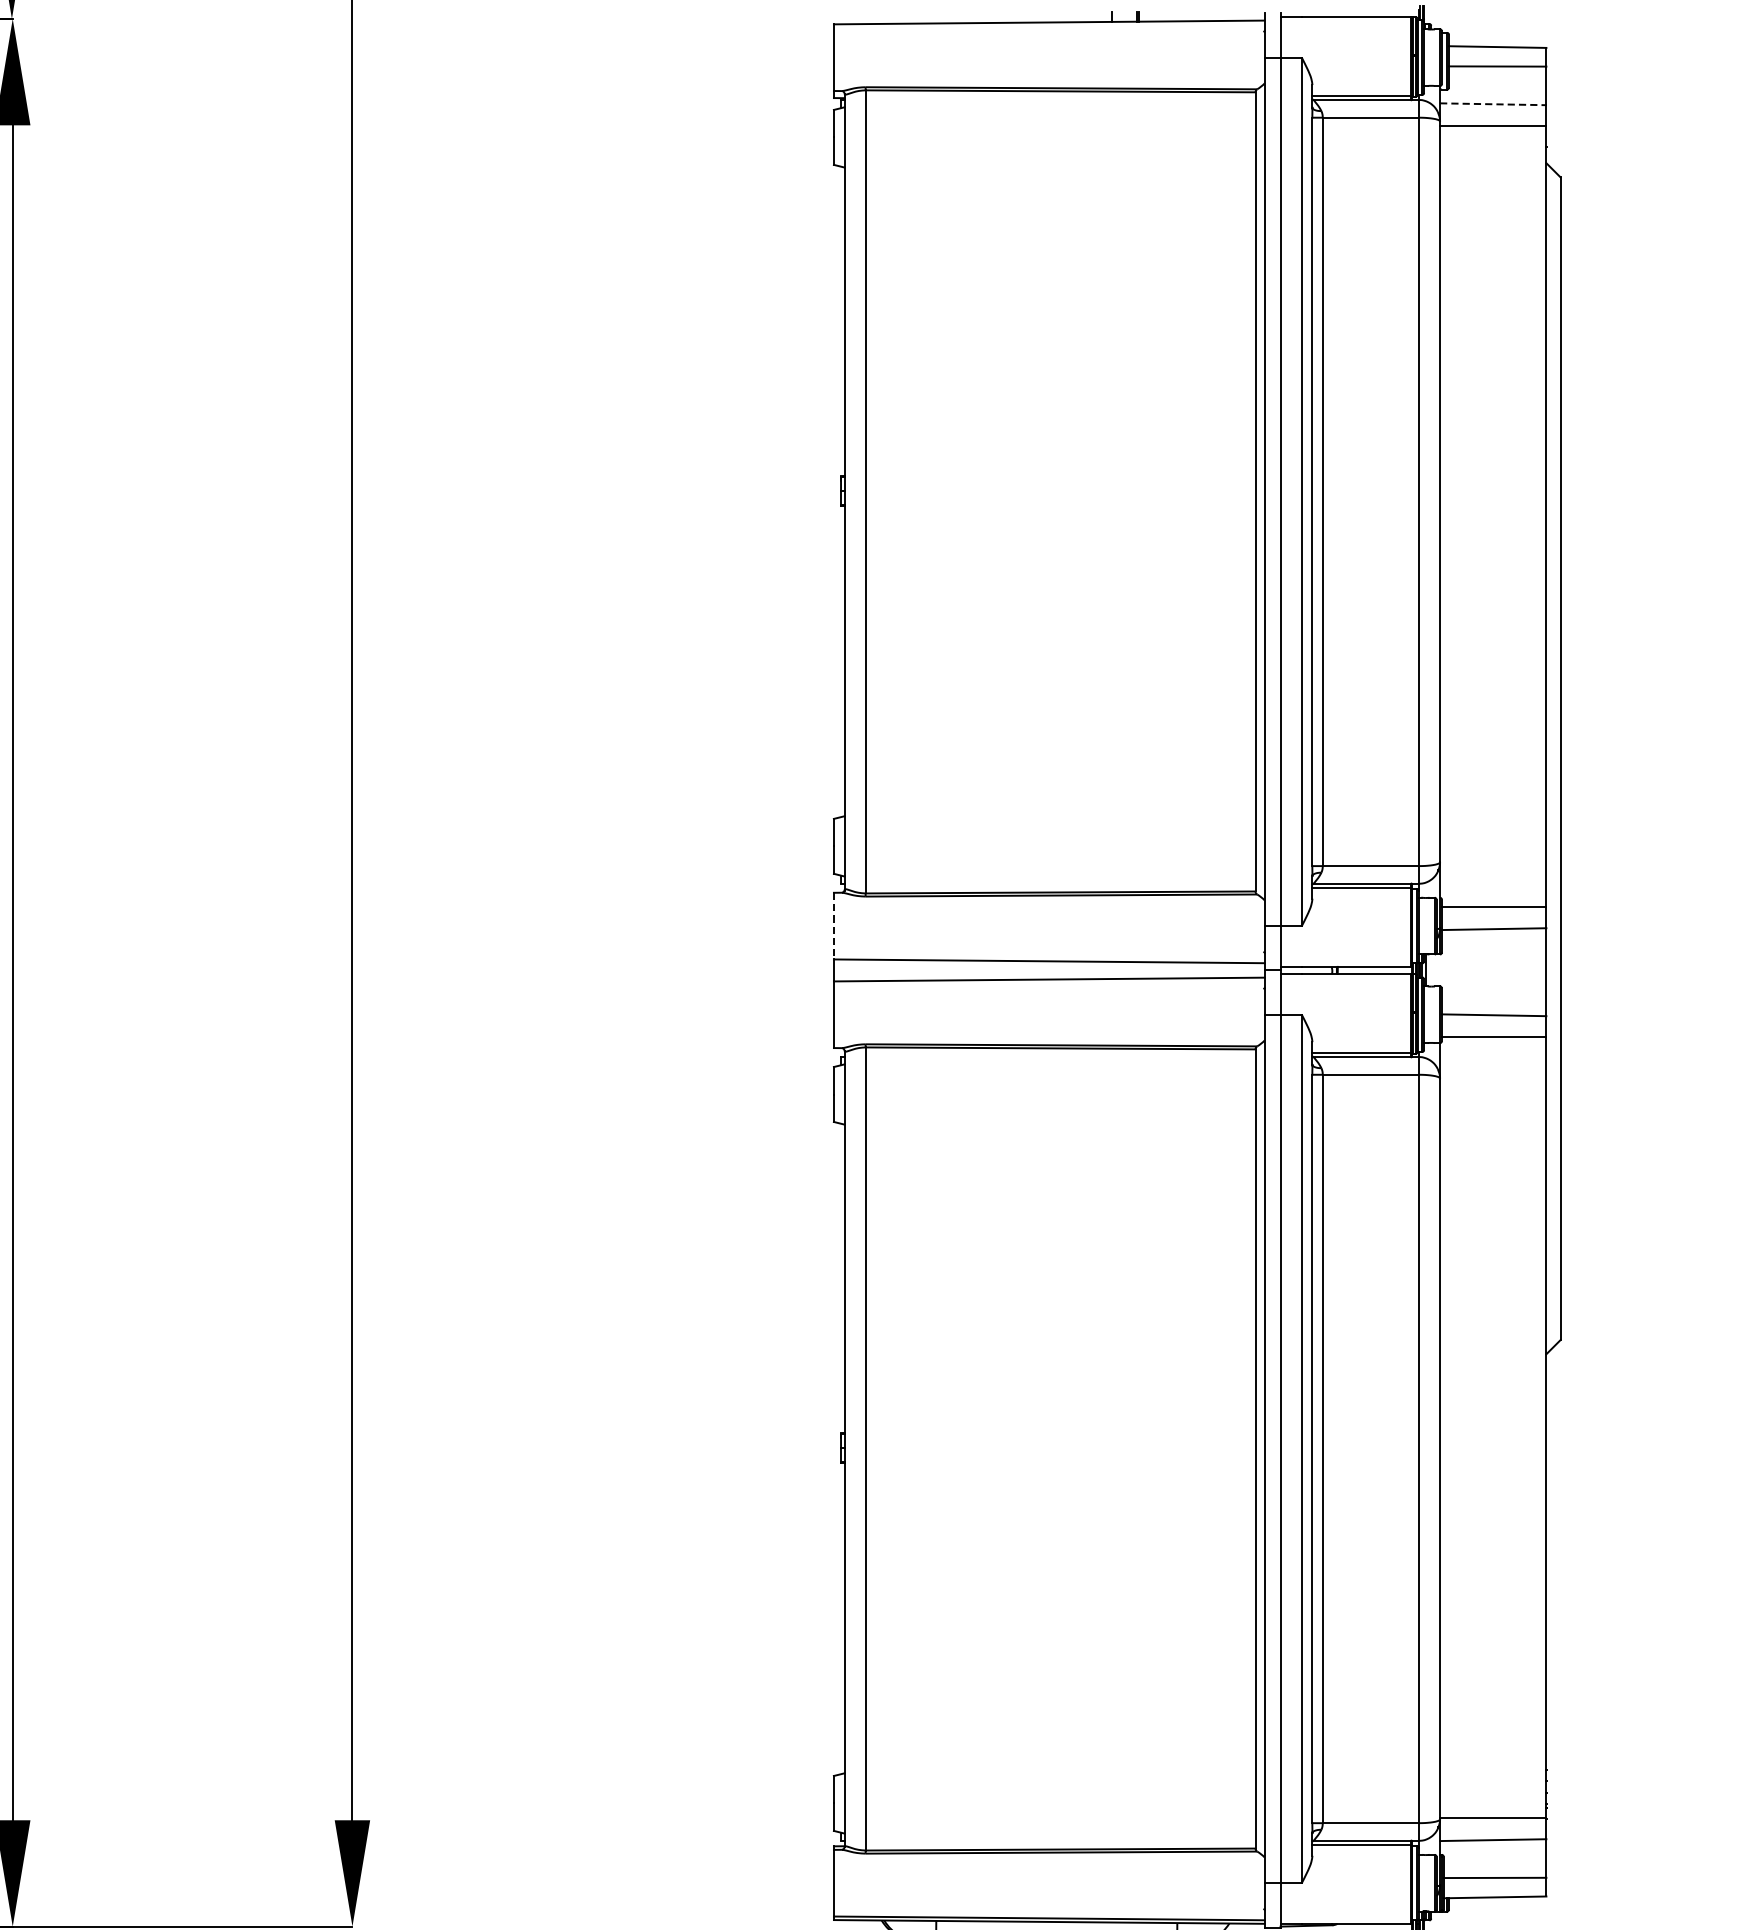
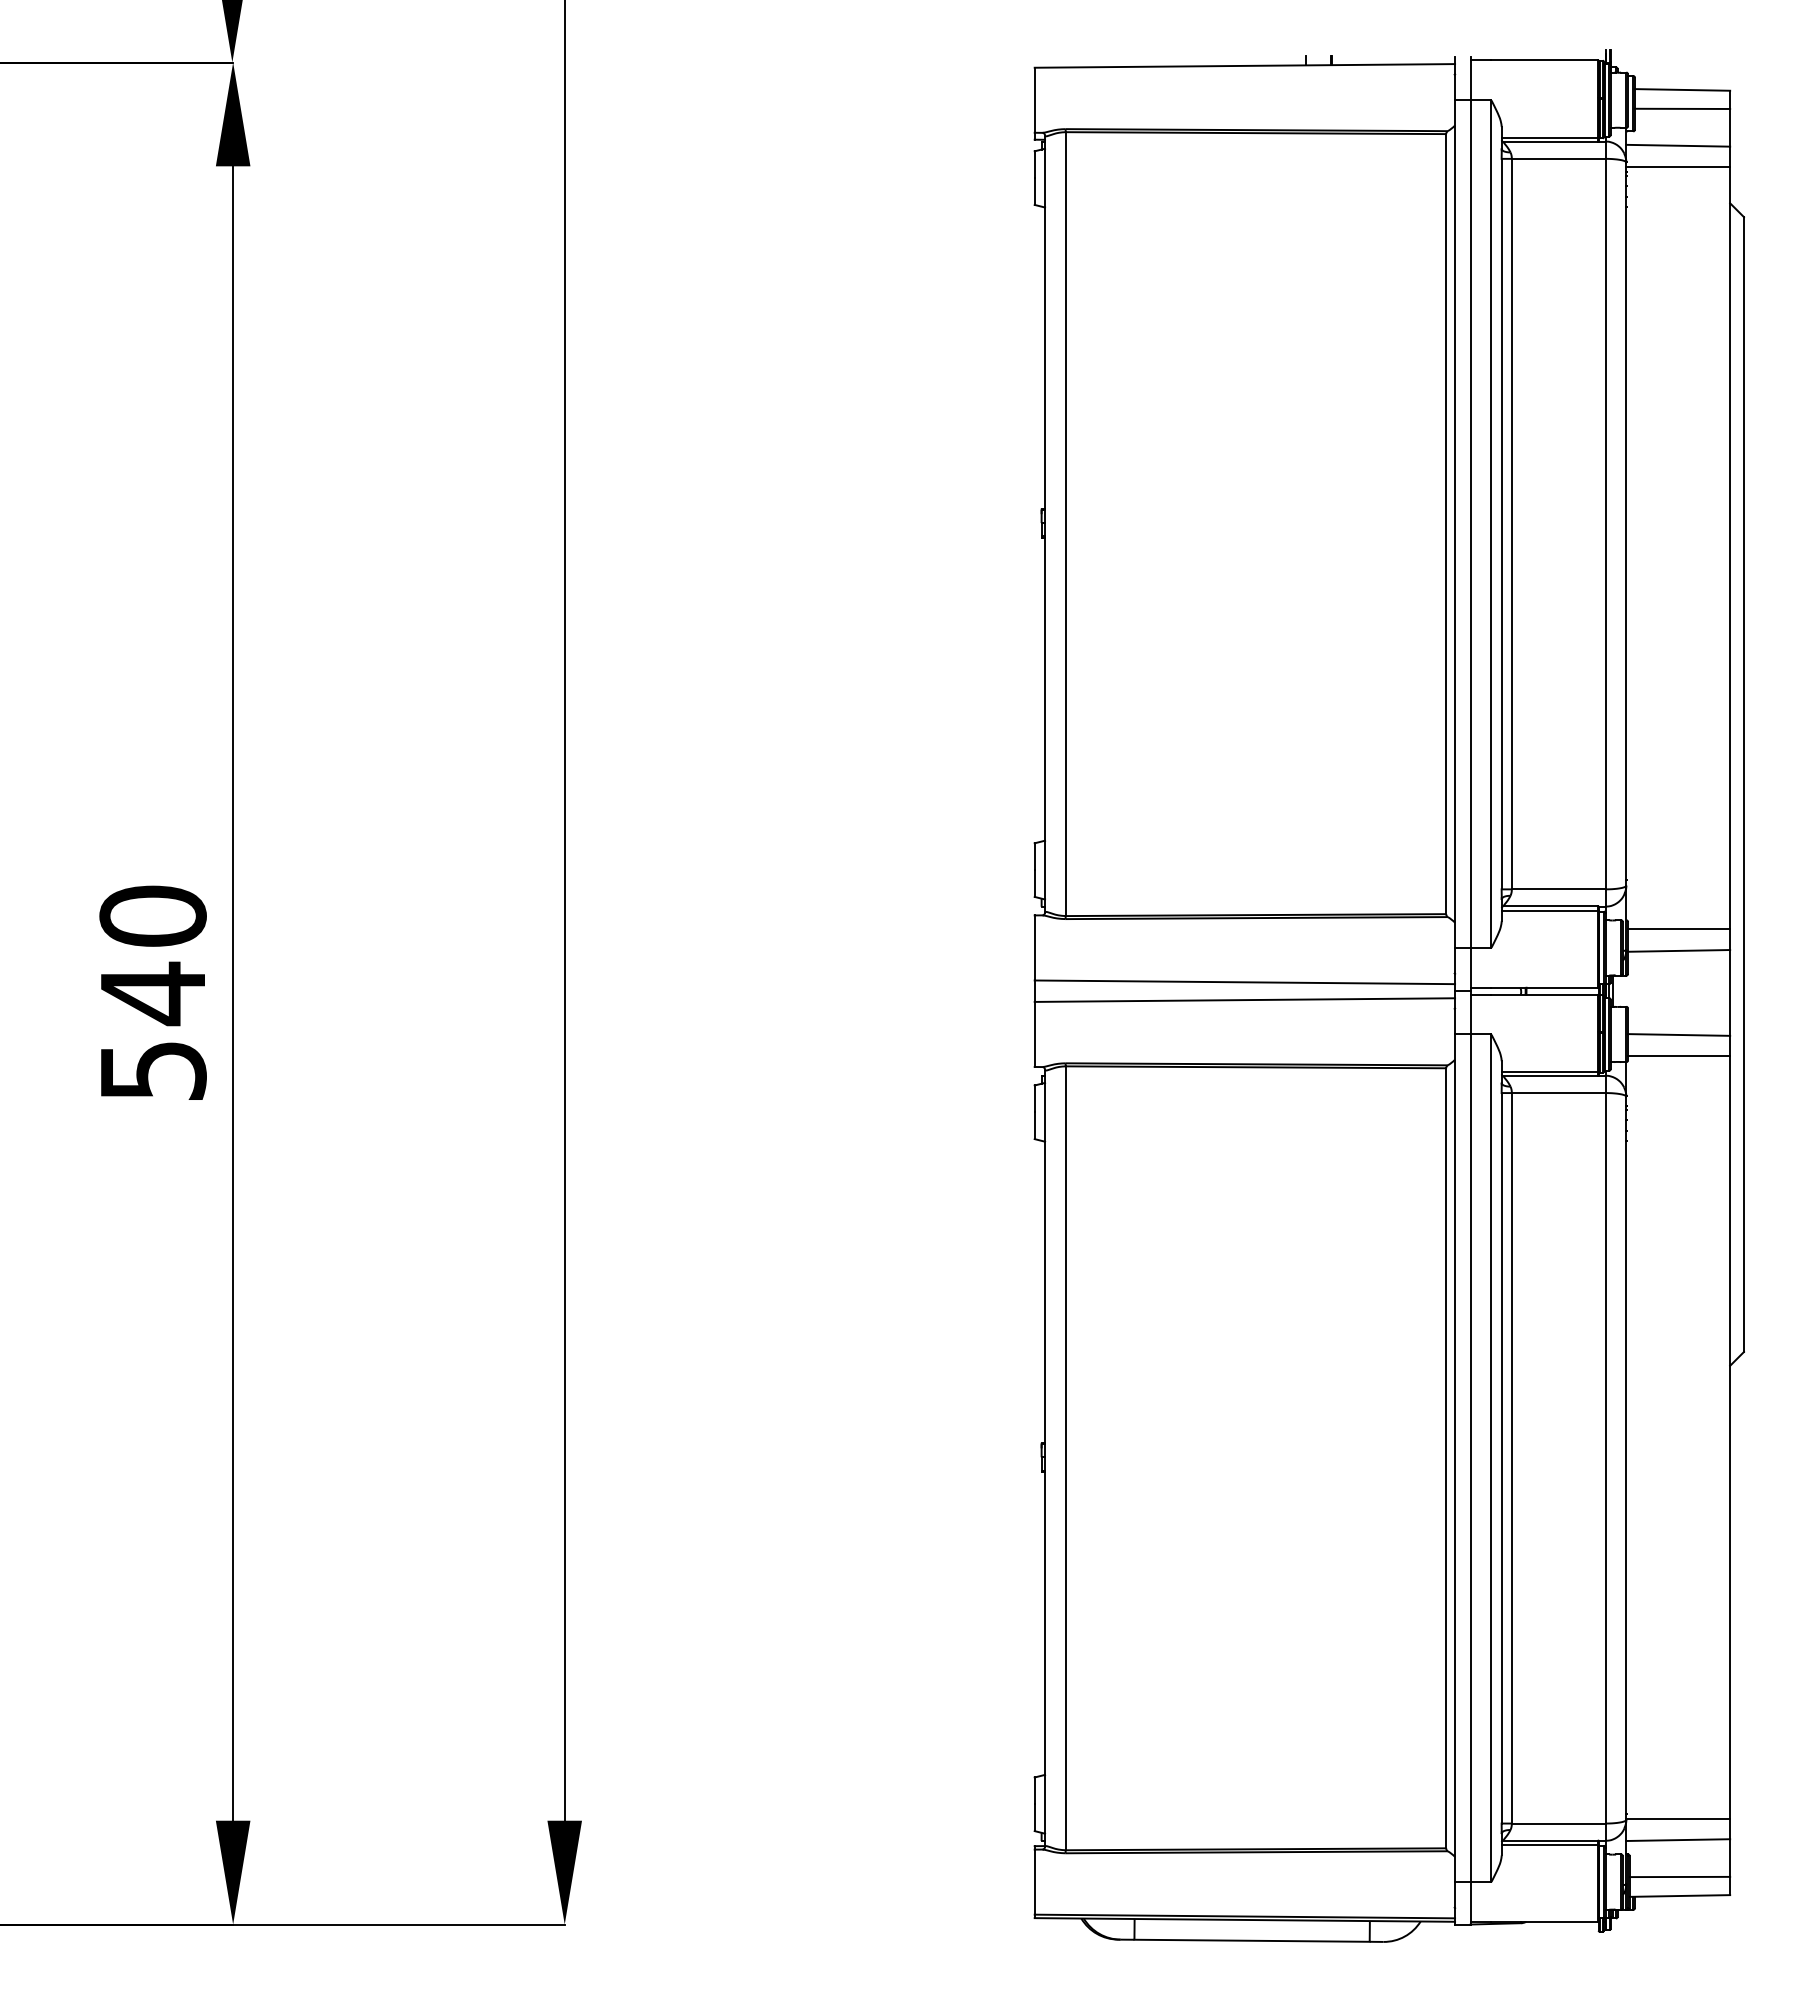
line: (1493, 104) -> (1678, 145), dashed -> solid
line: (833, 925) -> (1034, 947), dashed -> solid

